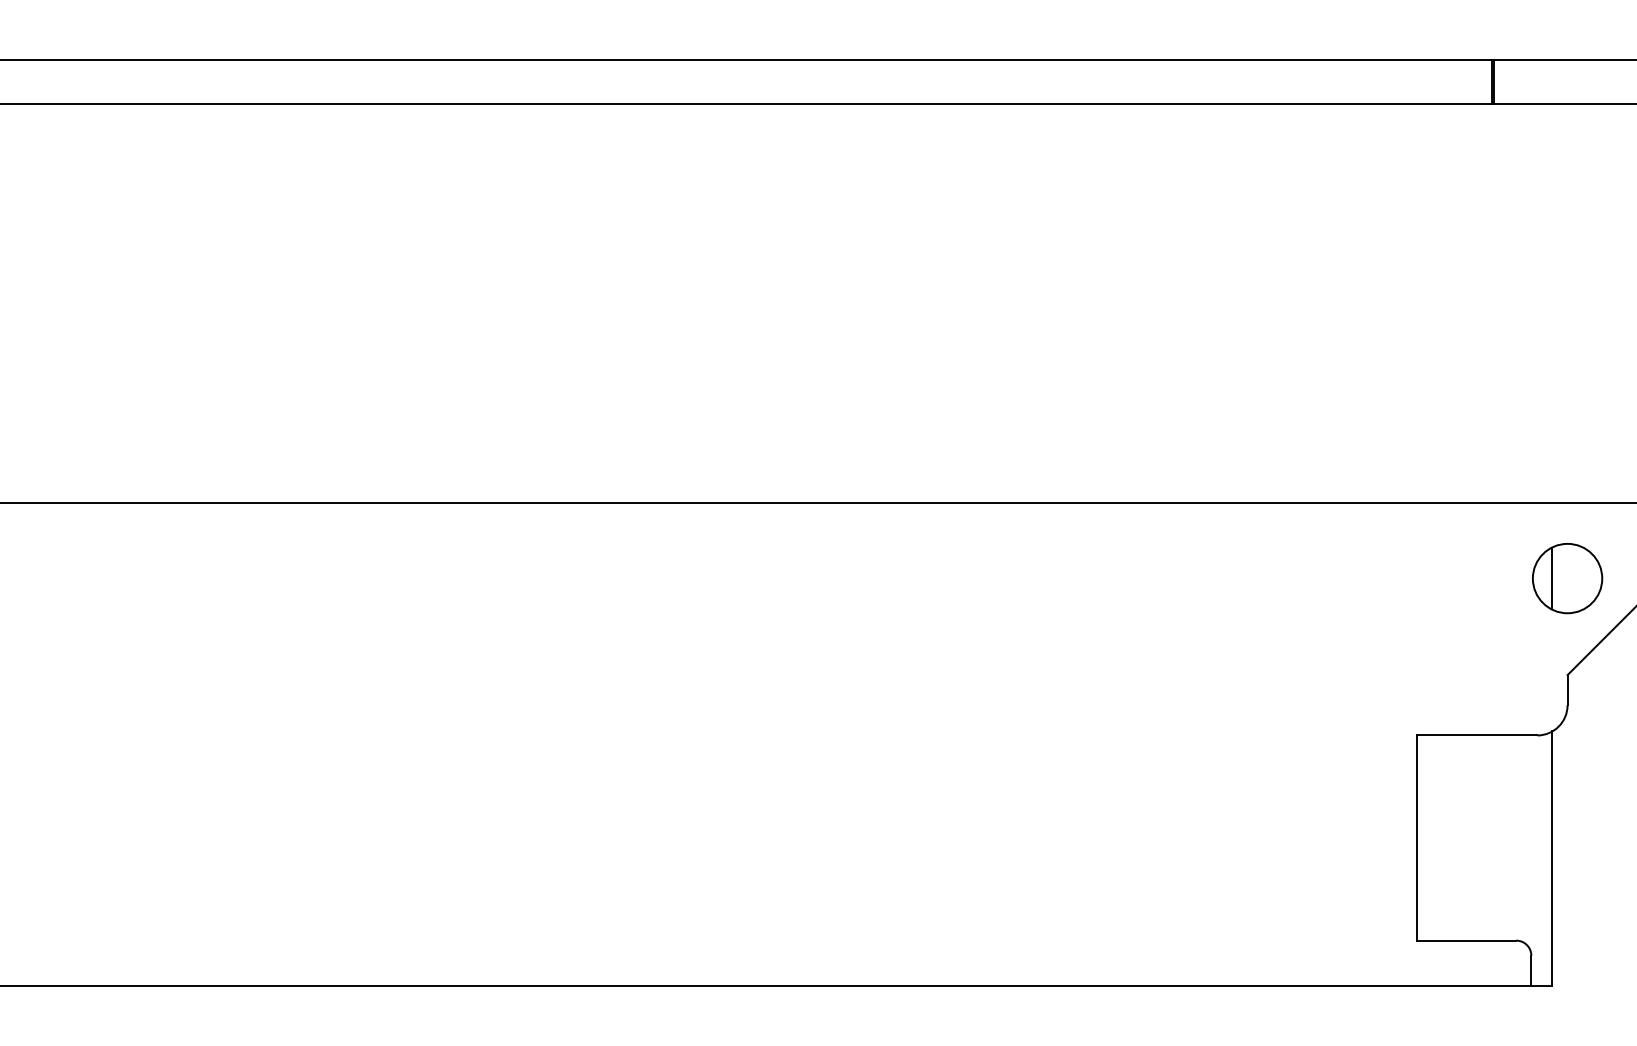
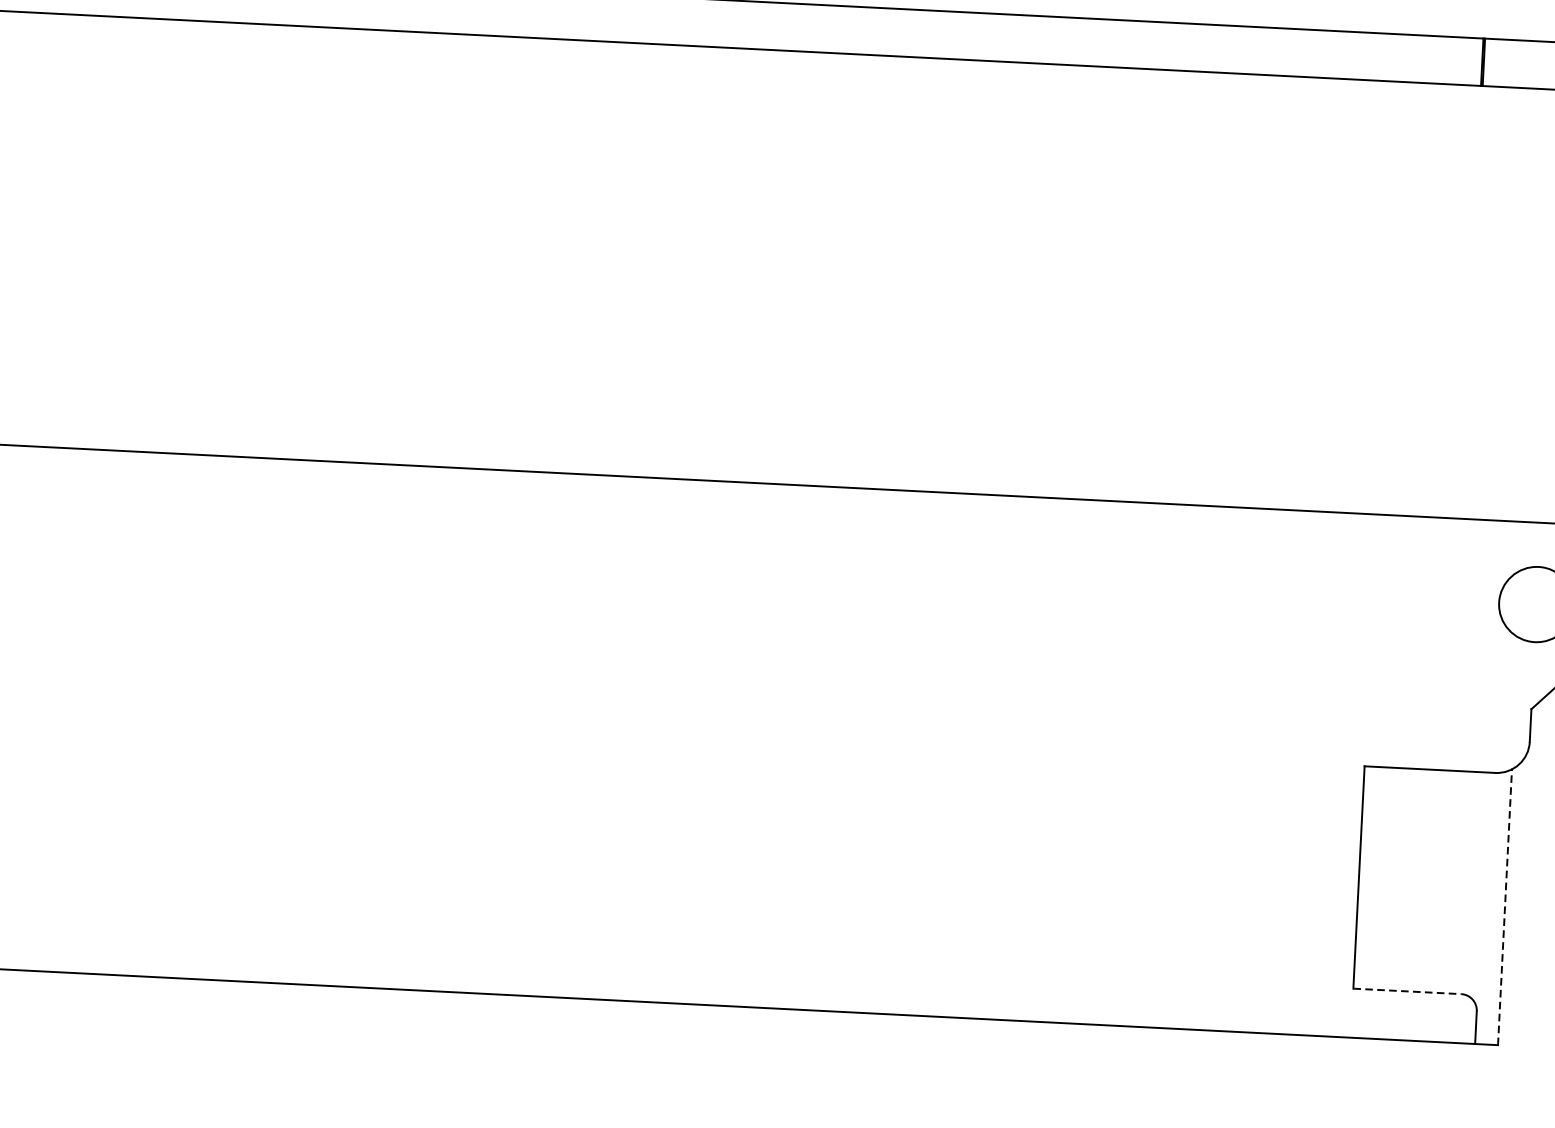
line: (1552, 578) -> (1520, 603), removed
line: (1552, 858) -> (1505, 907), solid -> dashed
line: (1466, 940) -> (1407, 991), solid -> dashed

